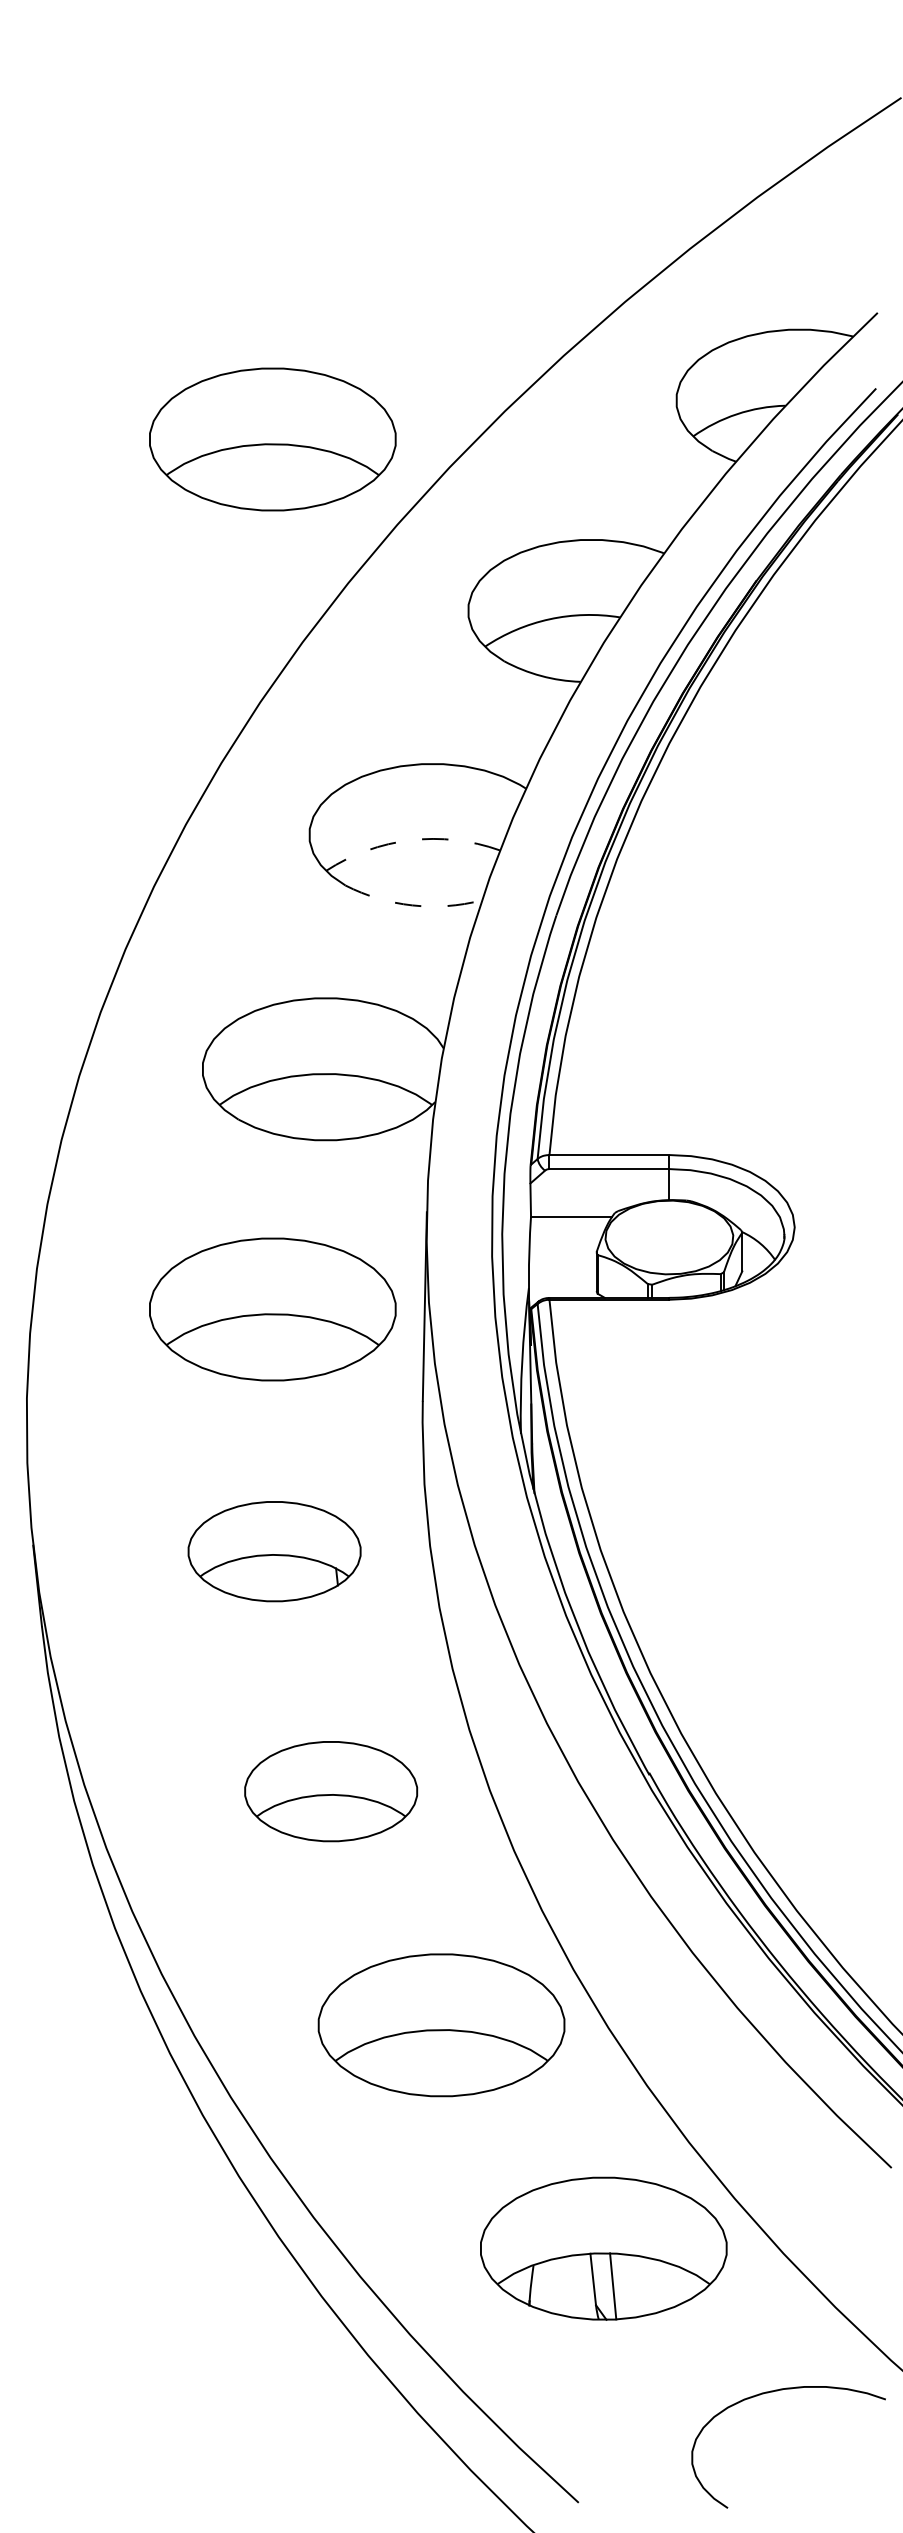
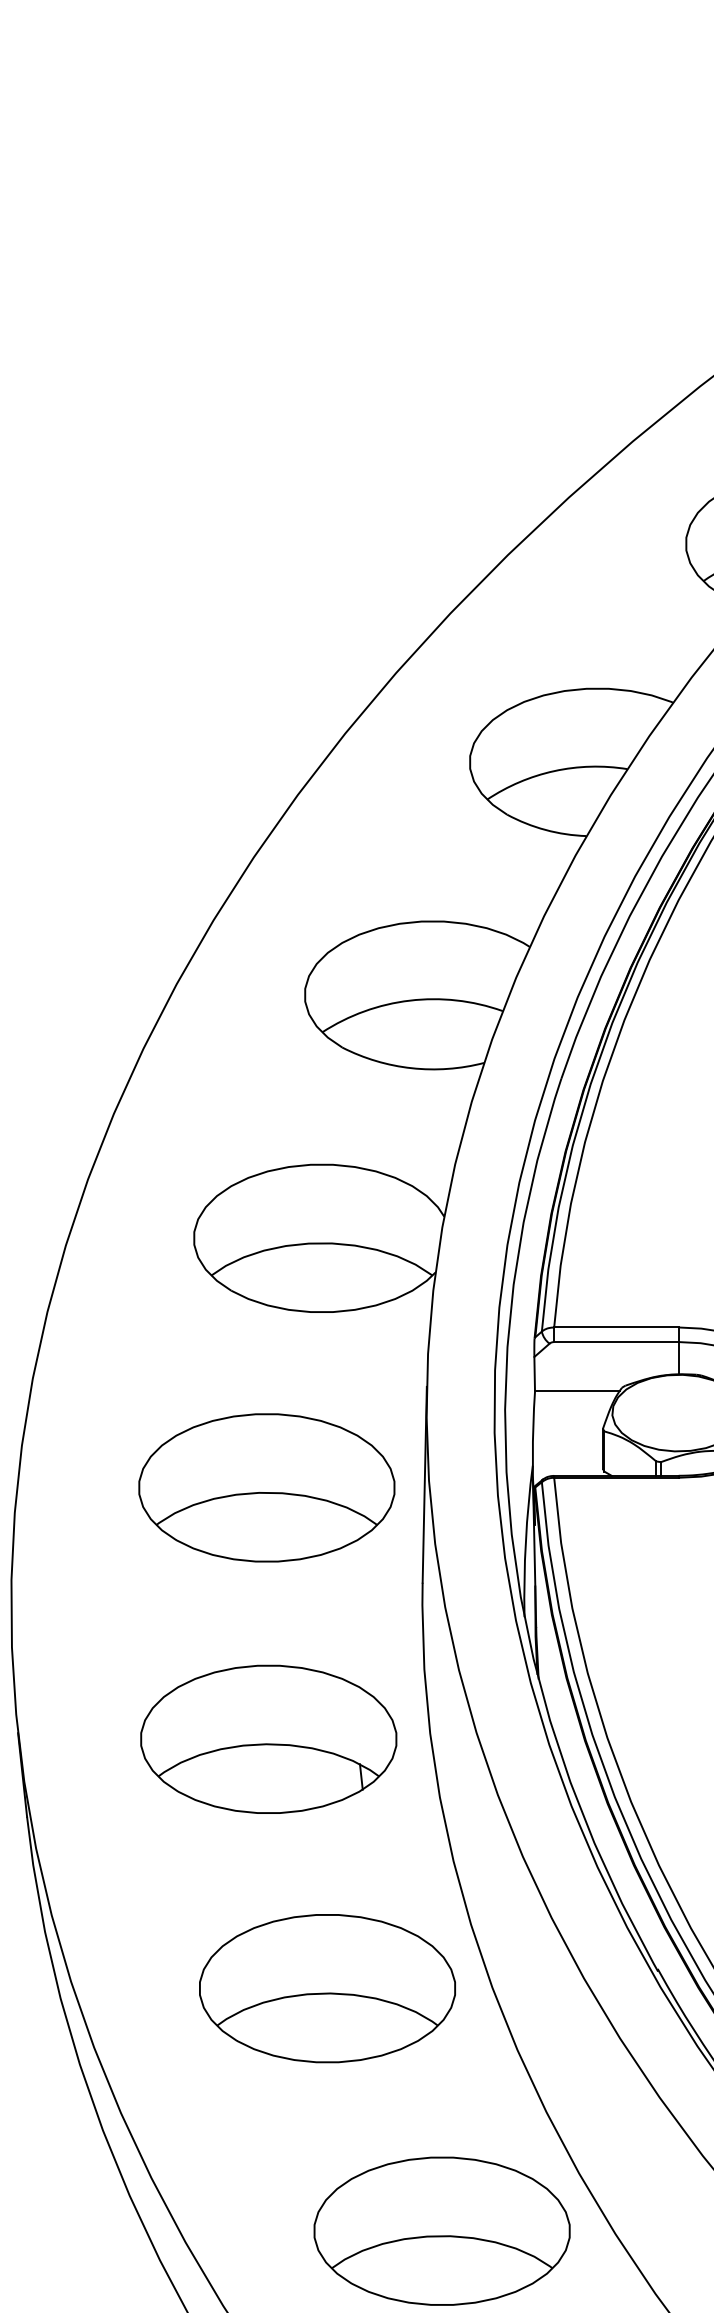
part: (272, 439) -> (266, 584), removed
arc: (410, 840) -> (409, 1000), dashed -> solid
arc: (412, 905) -> (411, 1068), dashed -> solid
part: (274, 1551) -> (268, 1739), size x1.43
part: (330, 1791) -> (326, 1988), size x1.43

